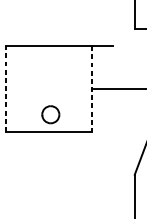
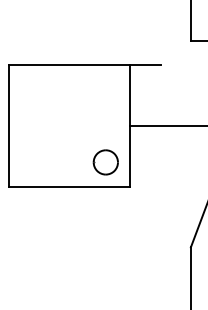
line: (6, 89) -> (8, 126), dashed -> solid
line: (92, 89) -> (130, 126), dashed -> solid
part: (50, 114) -> (105, 162), moved

